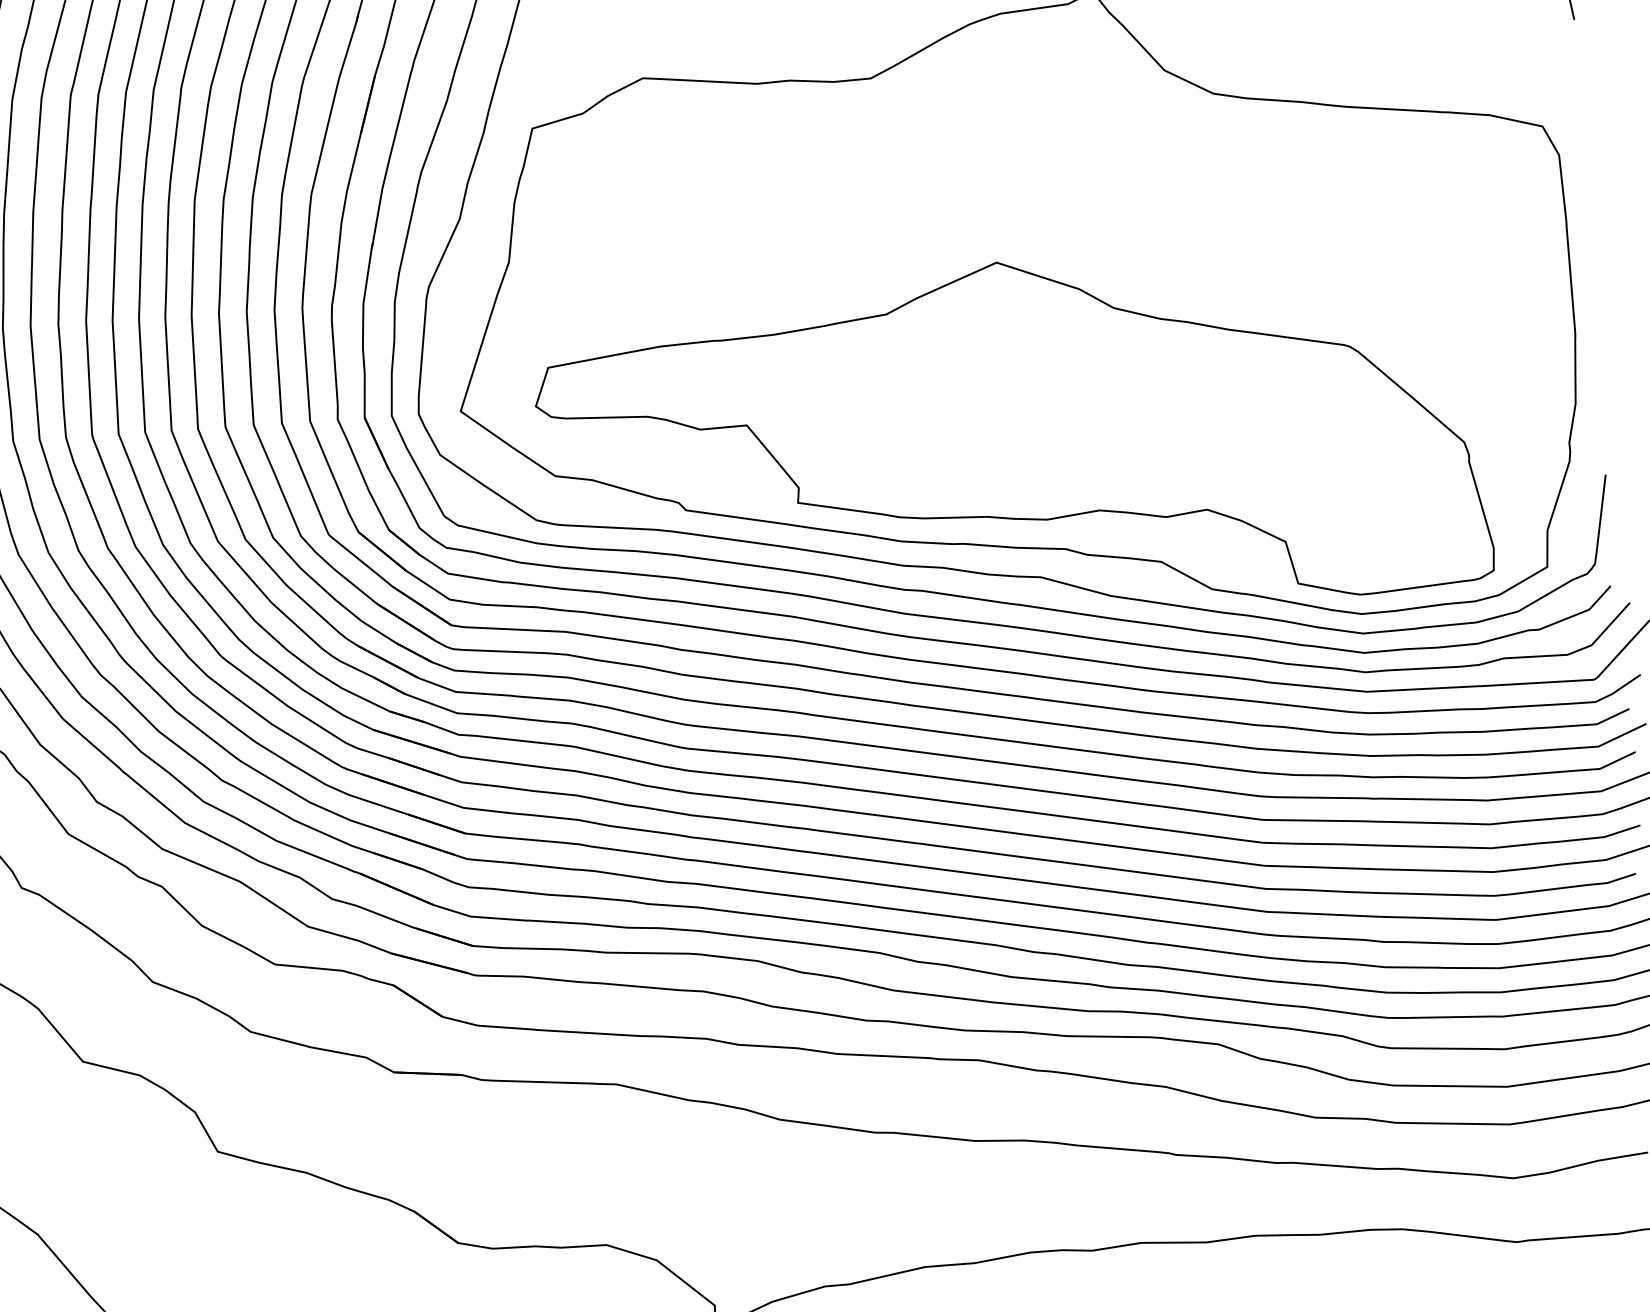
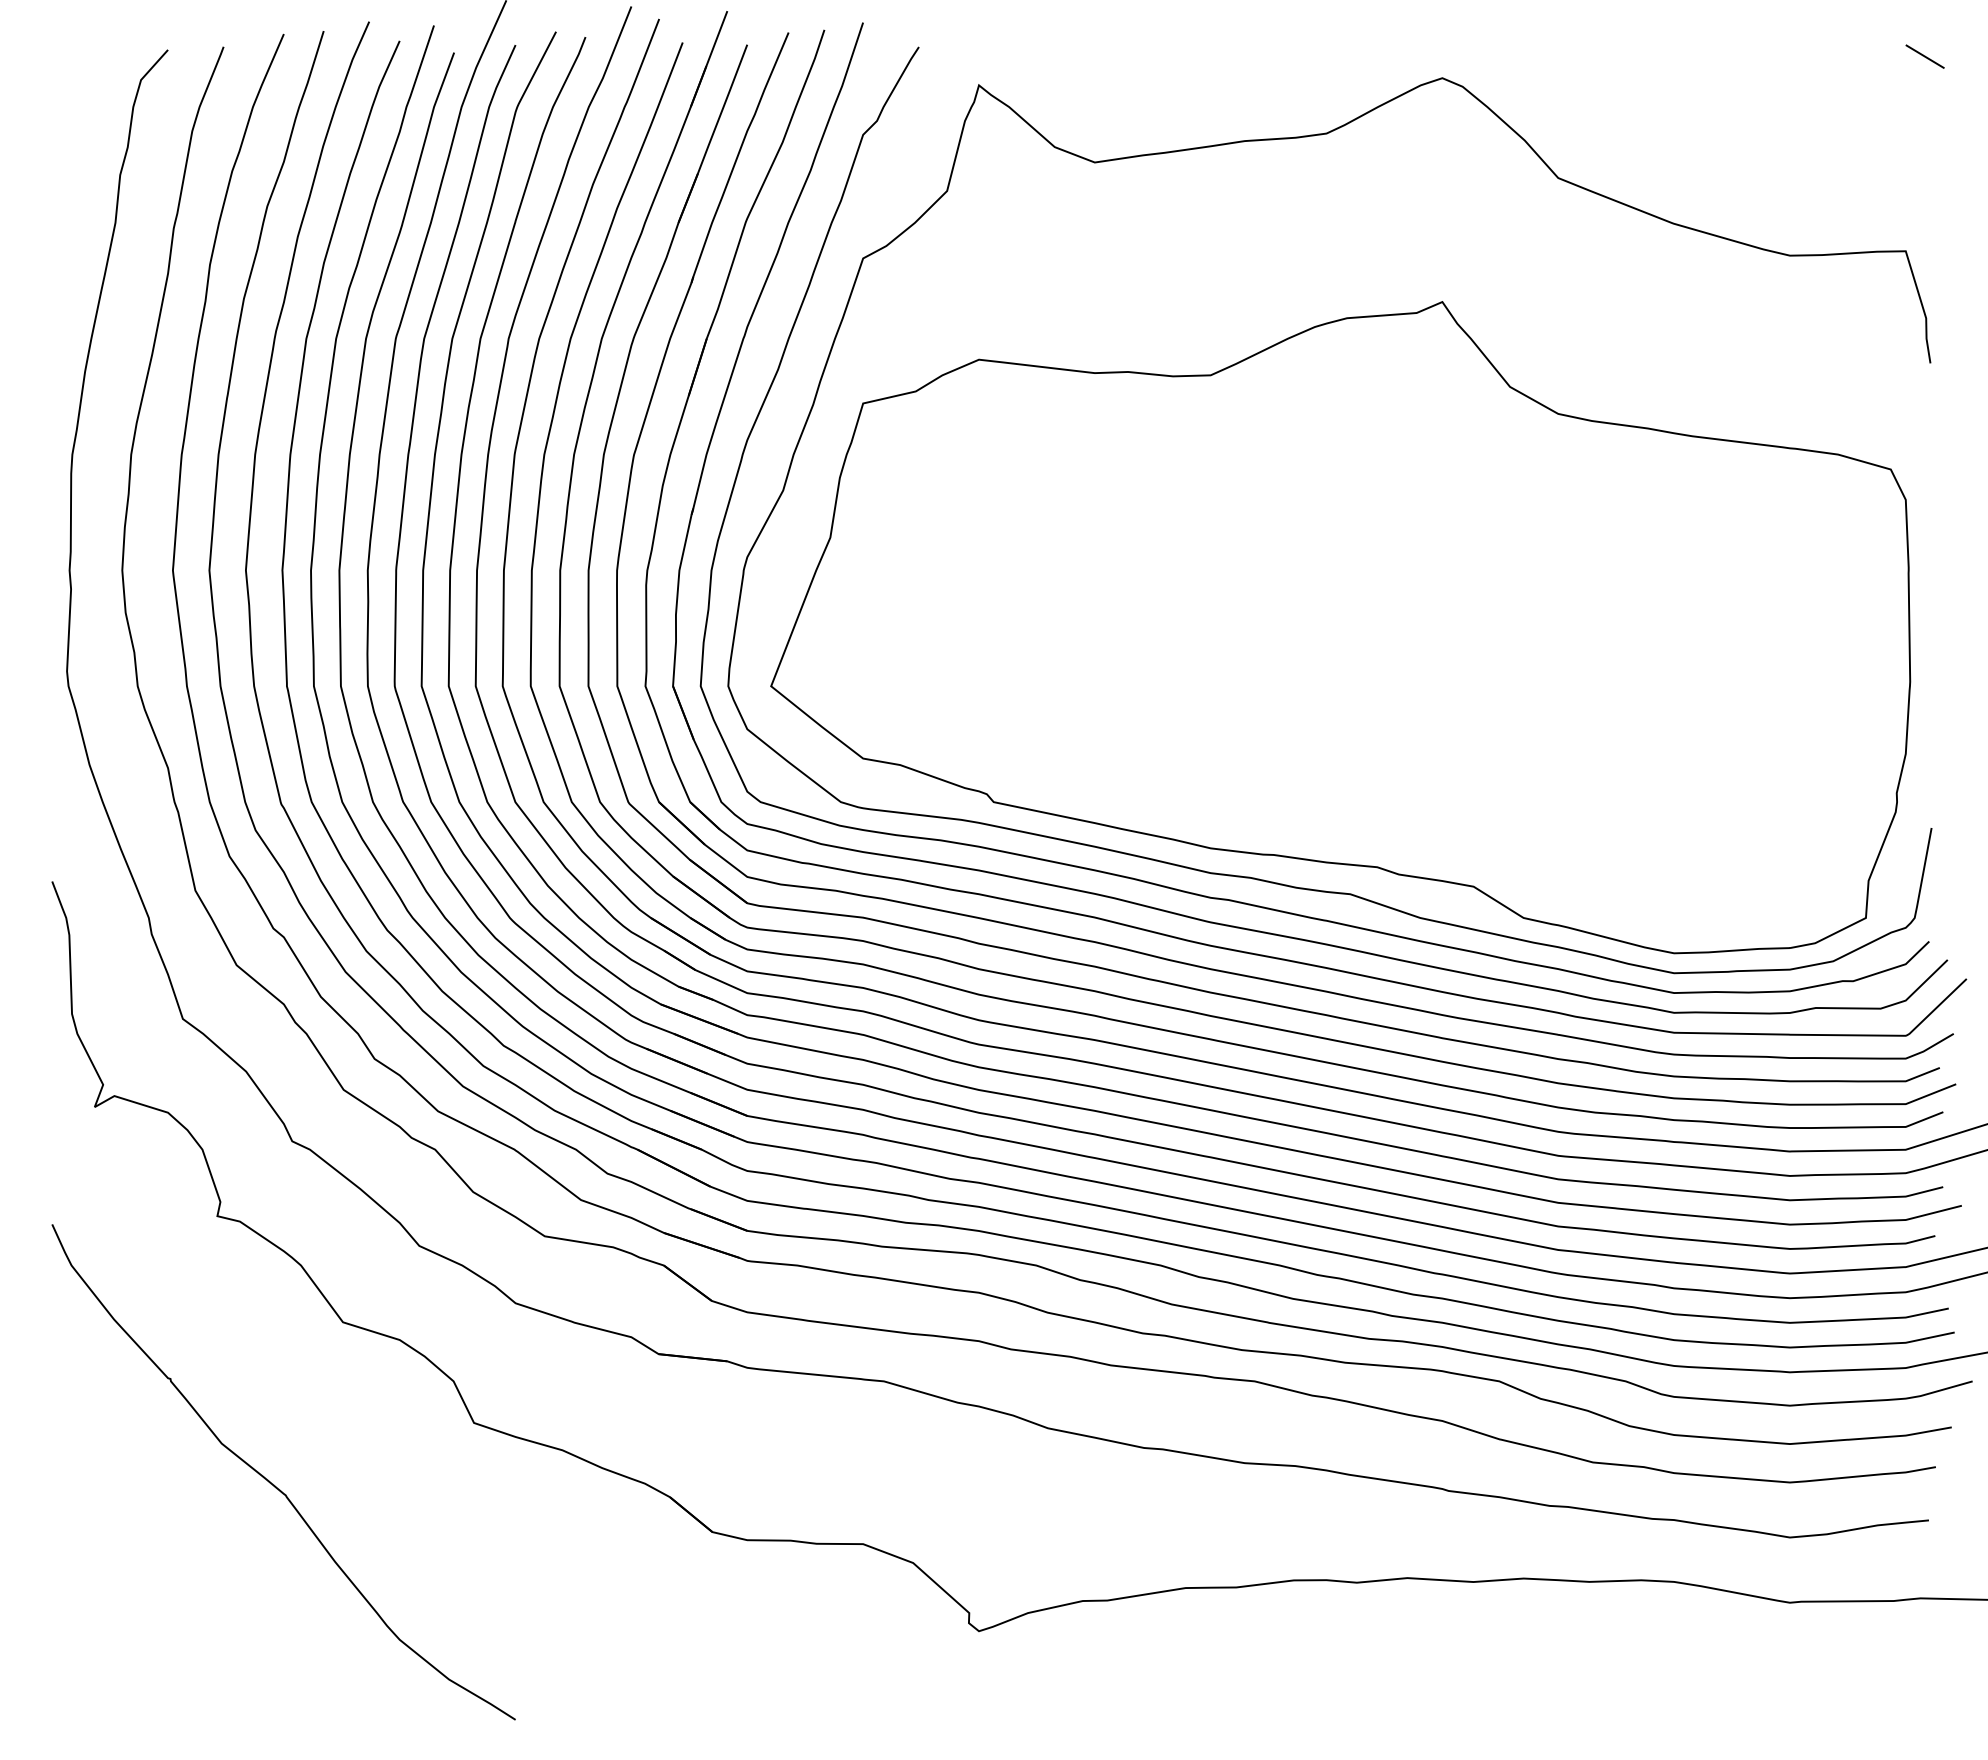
part: (1012, 439) -> (1330, 752), removed

